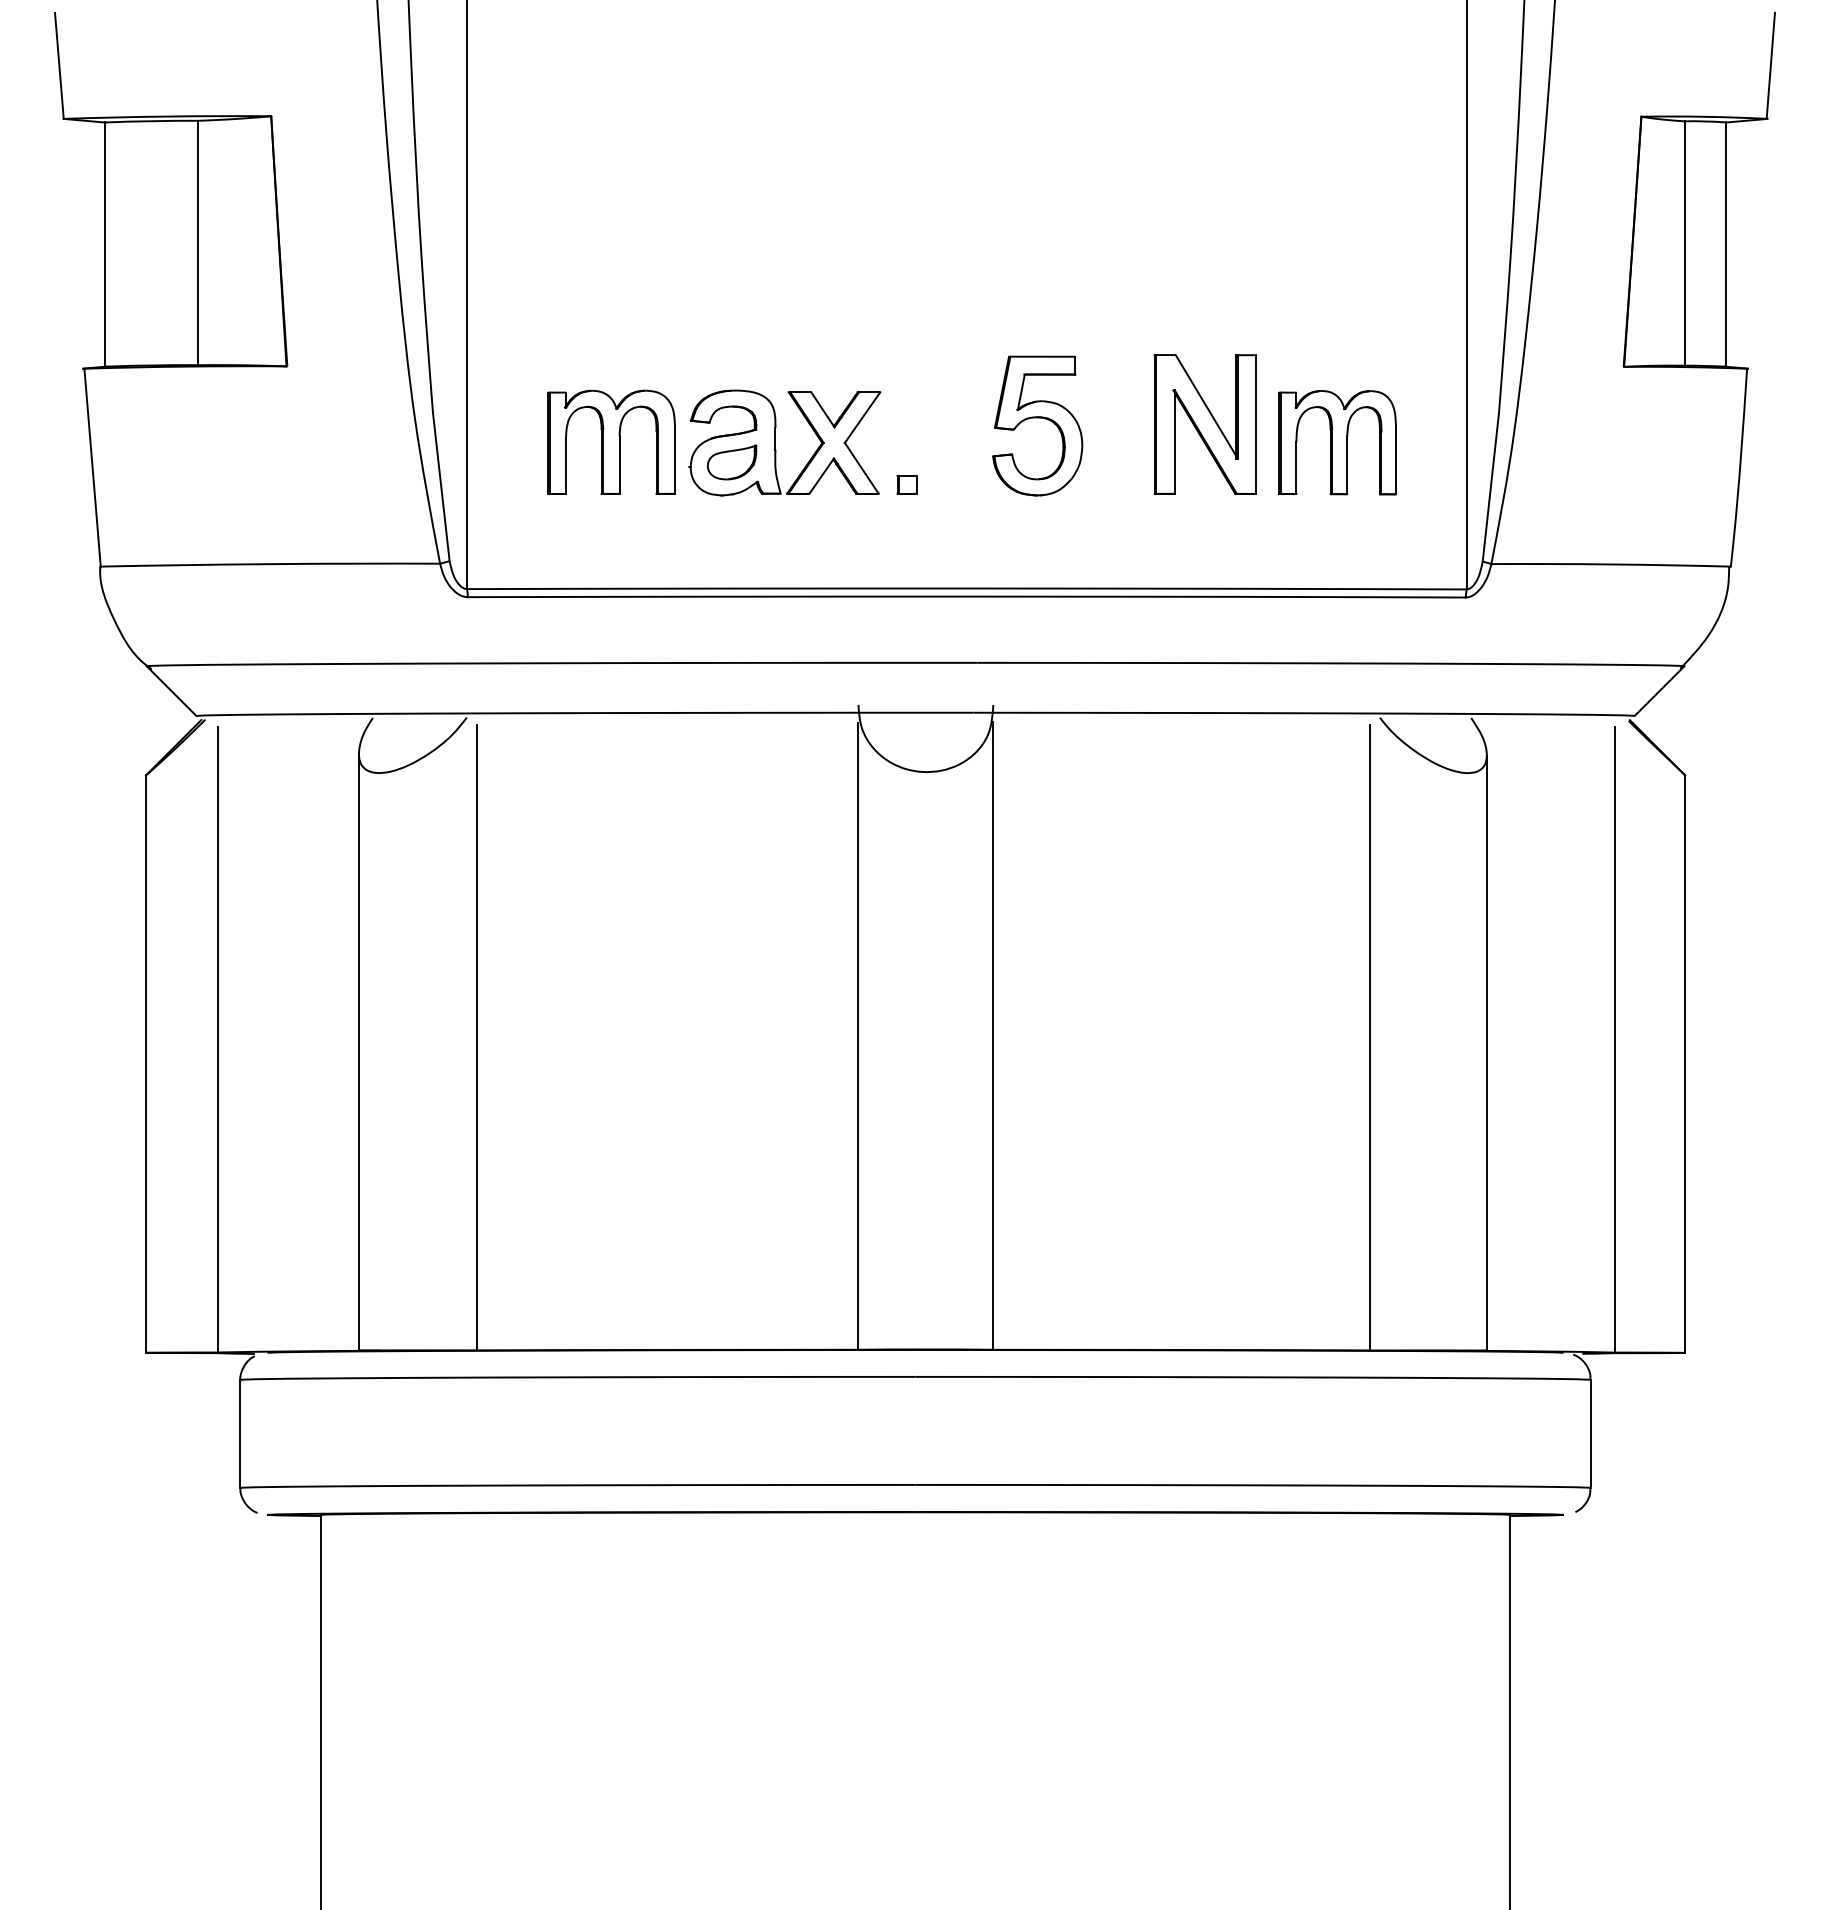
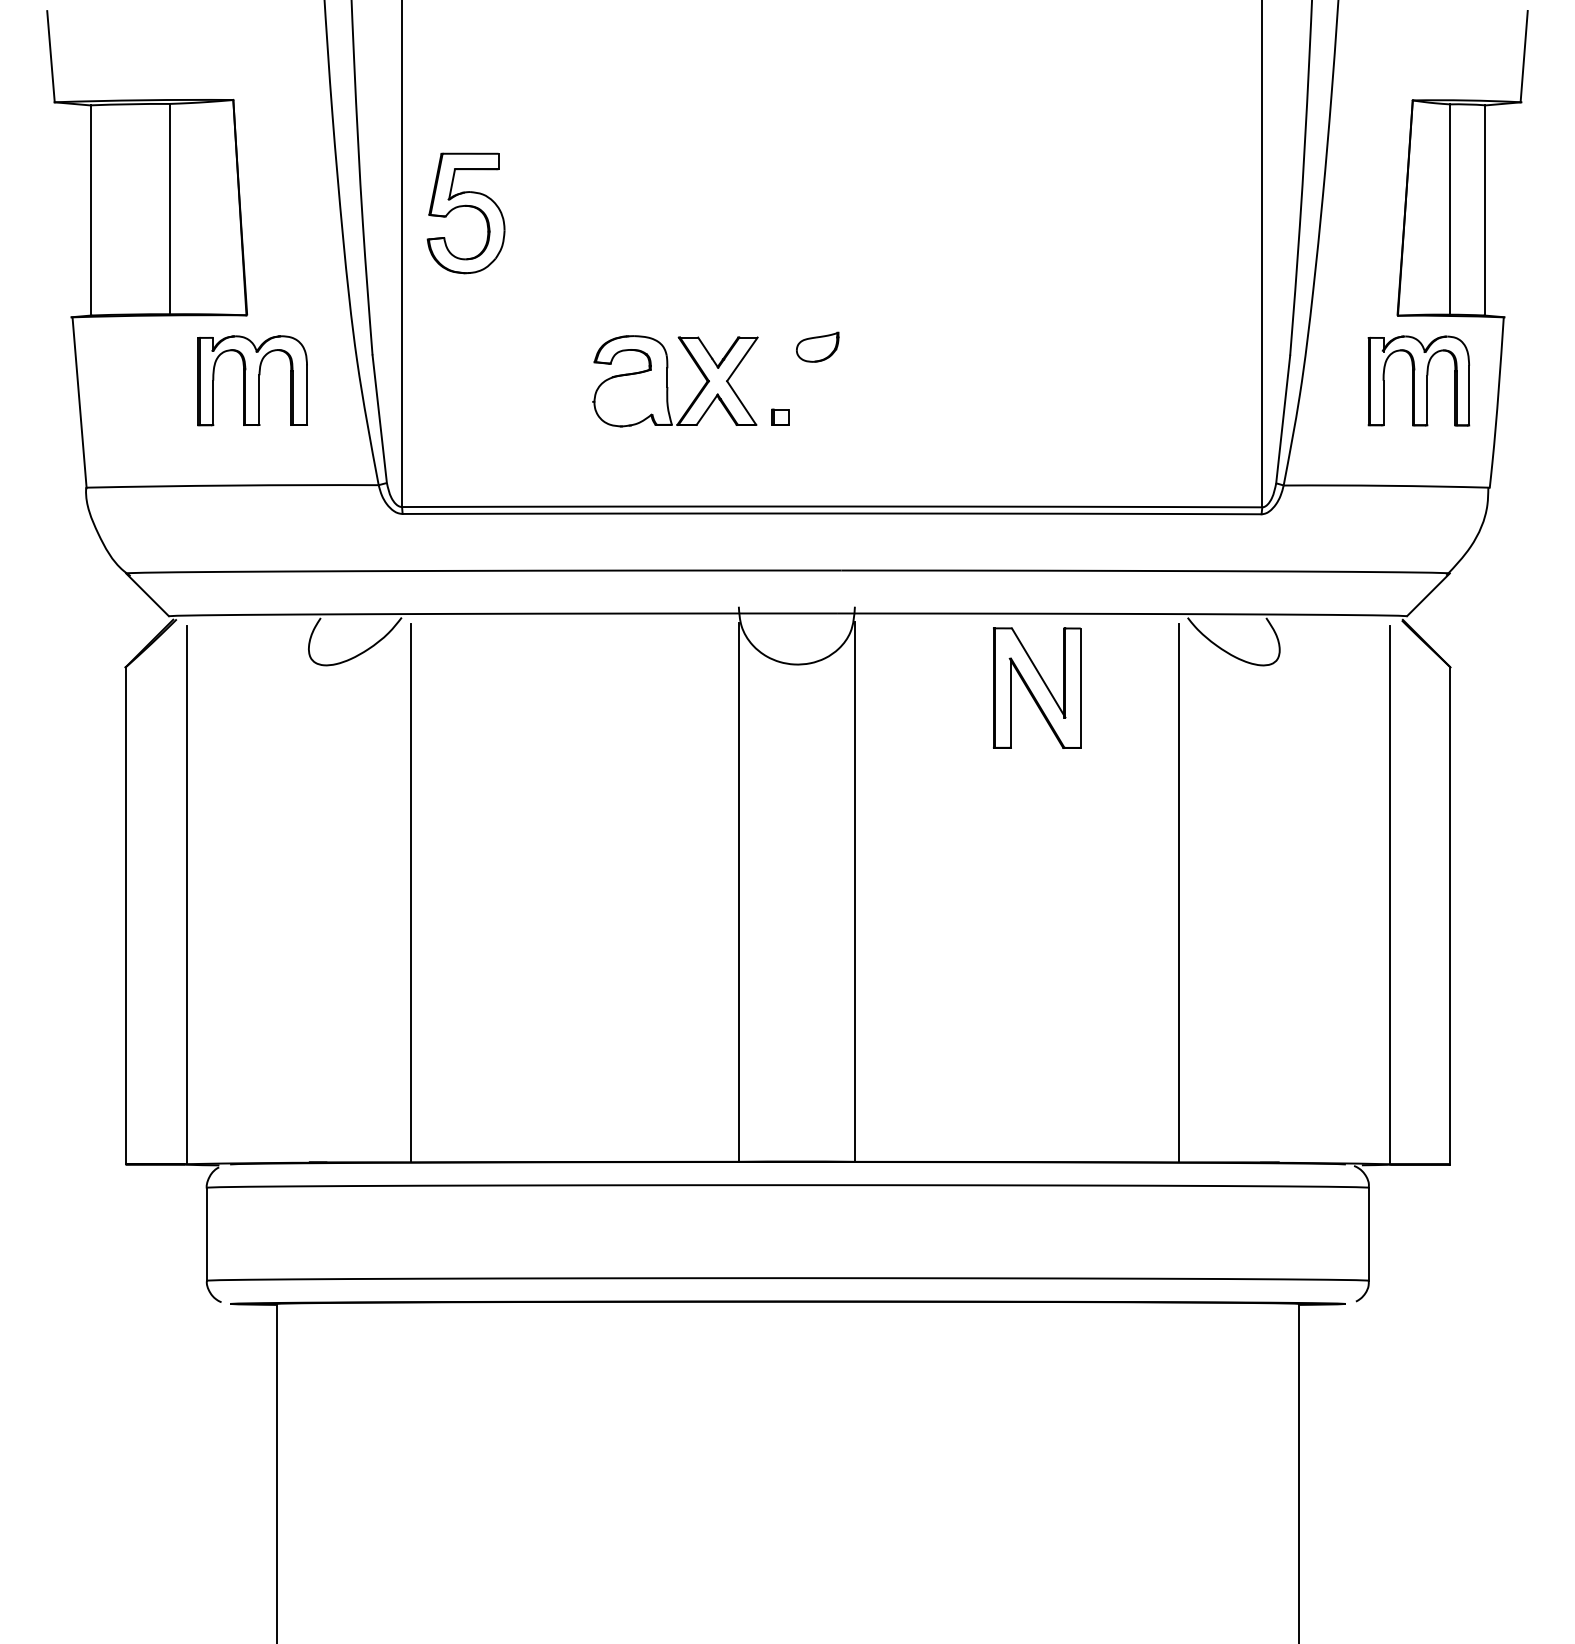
part: (1037, 418) -> (465, 206), moved
part: (1204, 424) -> (1036, 688), moved
part: (611, 441) -> (252, 379), moved
part: (1337, 442) -> (1418, 380), moved
part: (732, 462) -> (818, 347), moved
line: (358, 1051) -> (308, 905), removed
line: (1486, 1052) -> (1279, 905), removed

